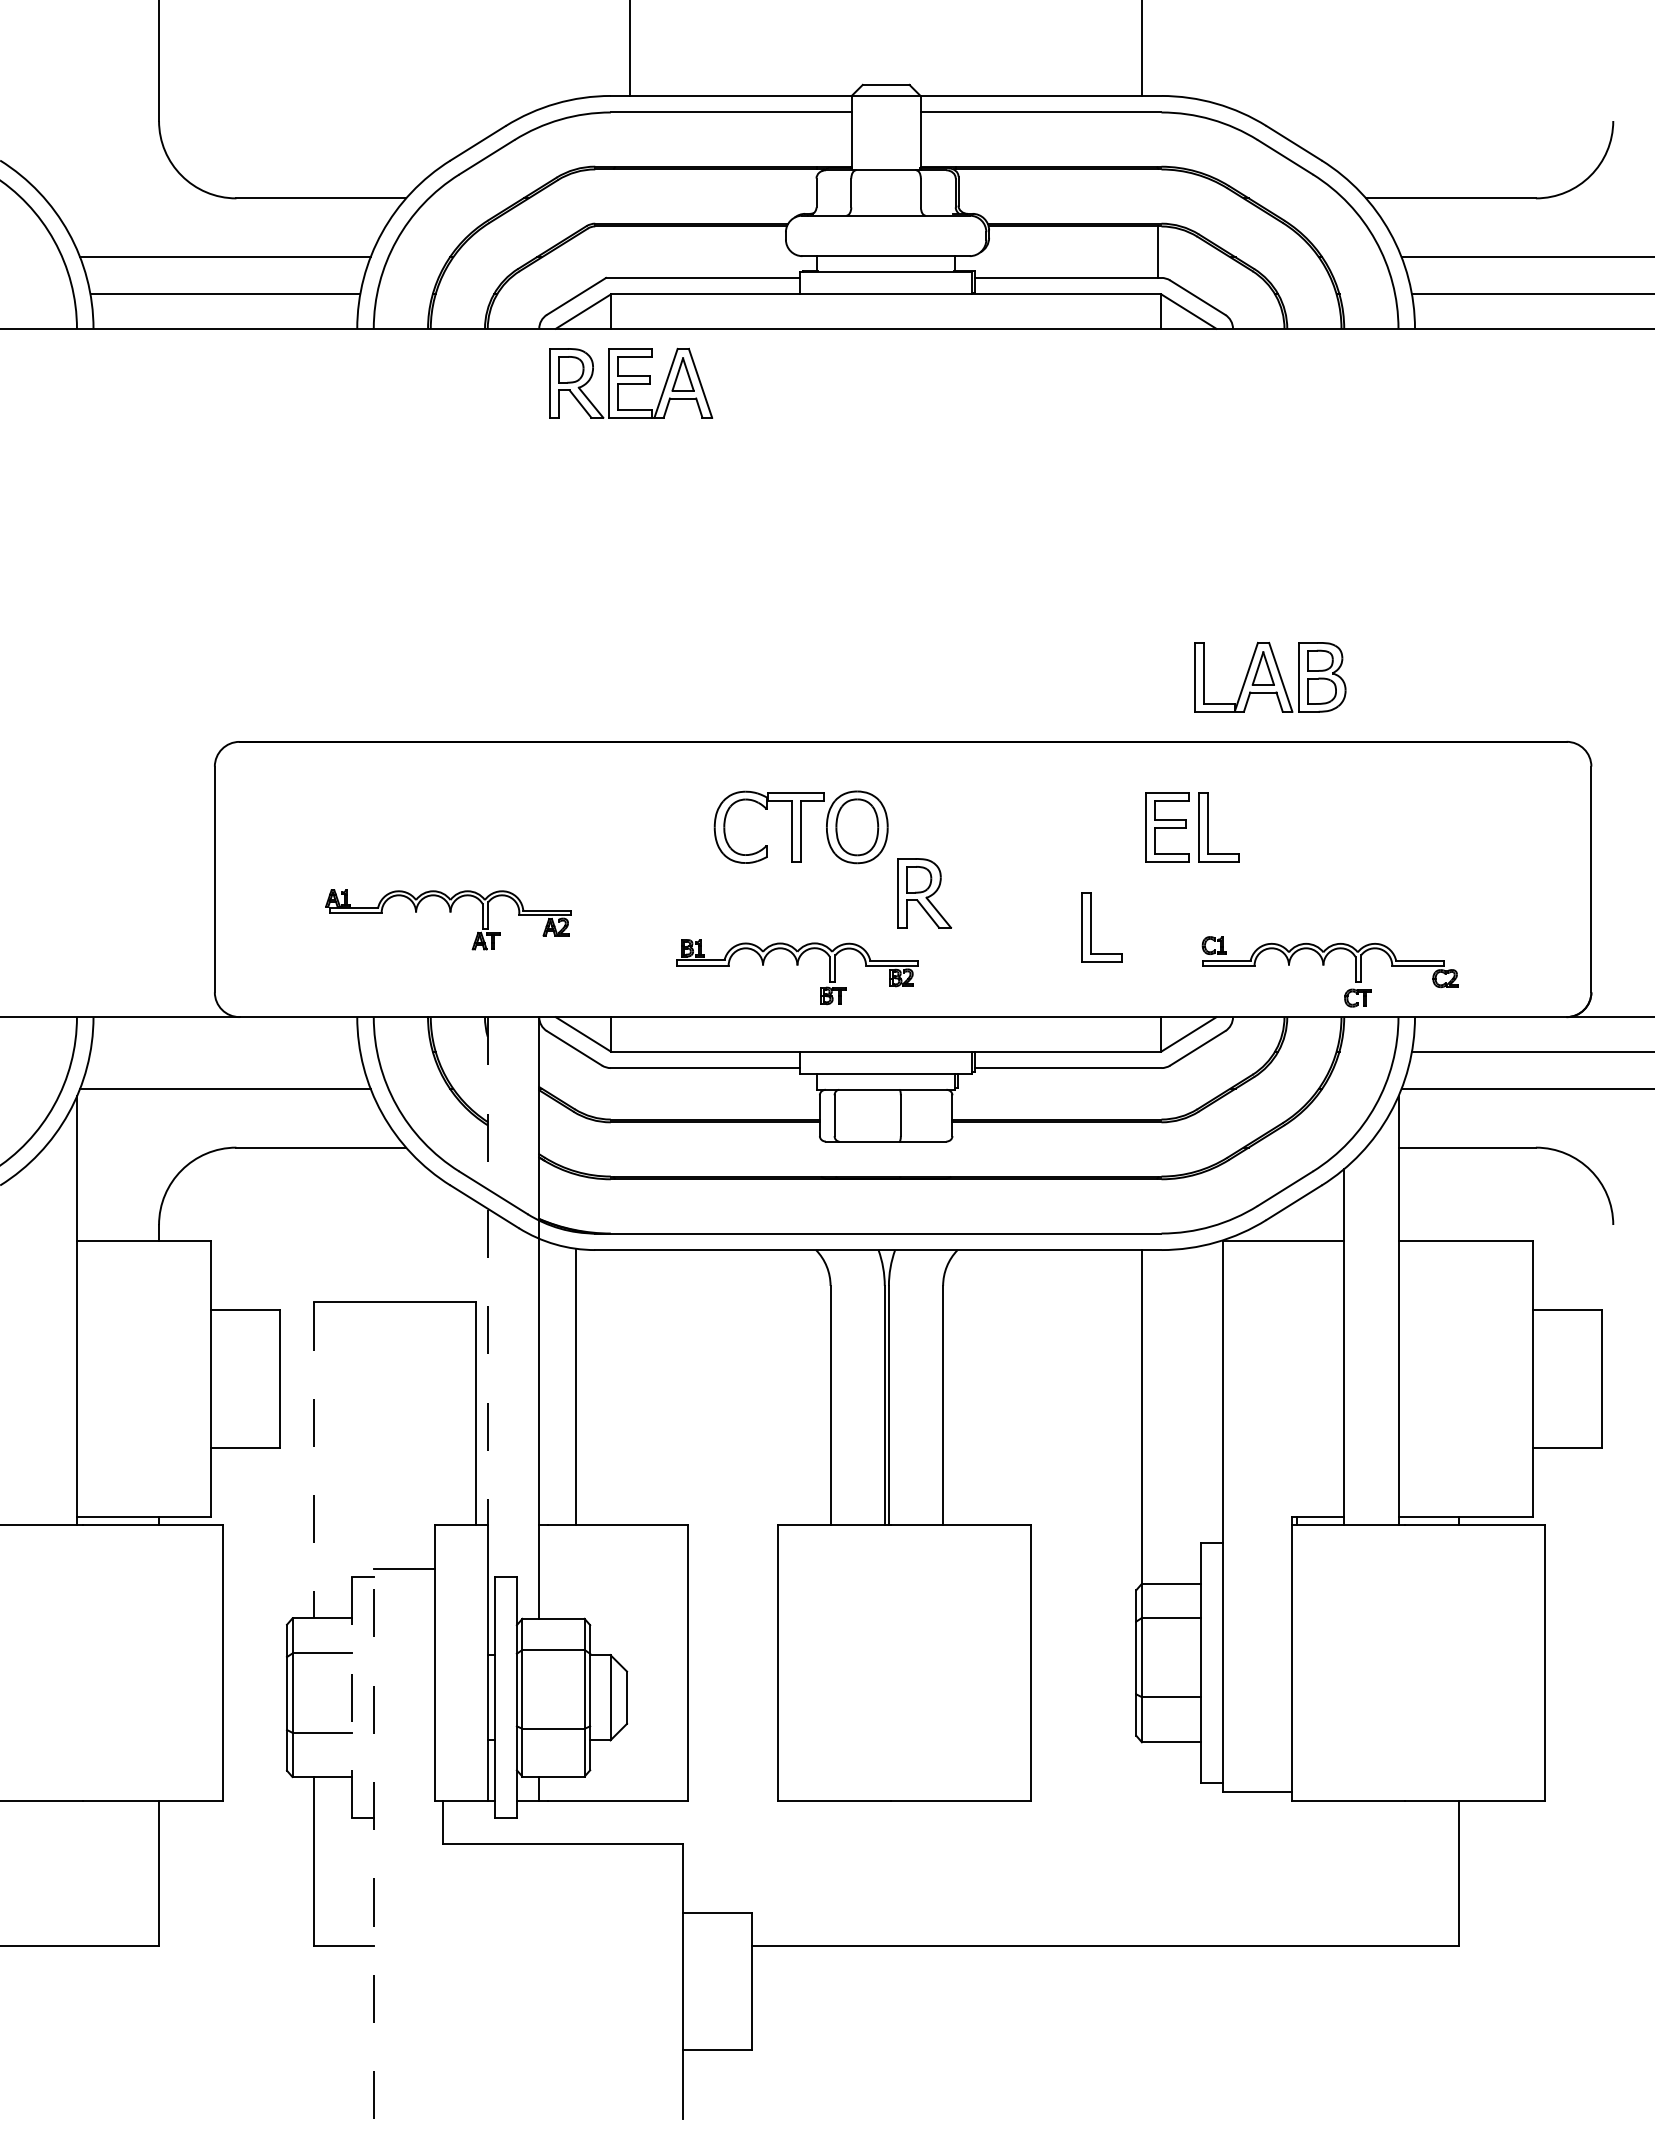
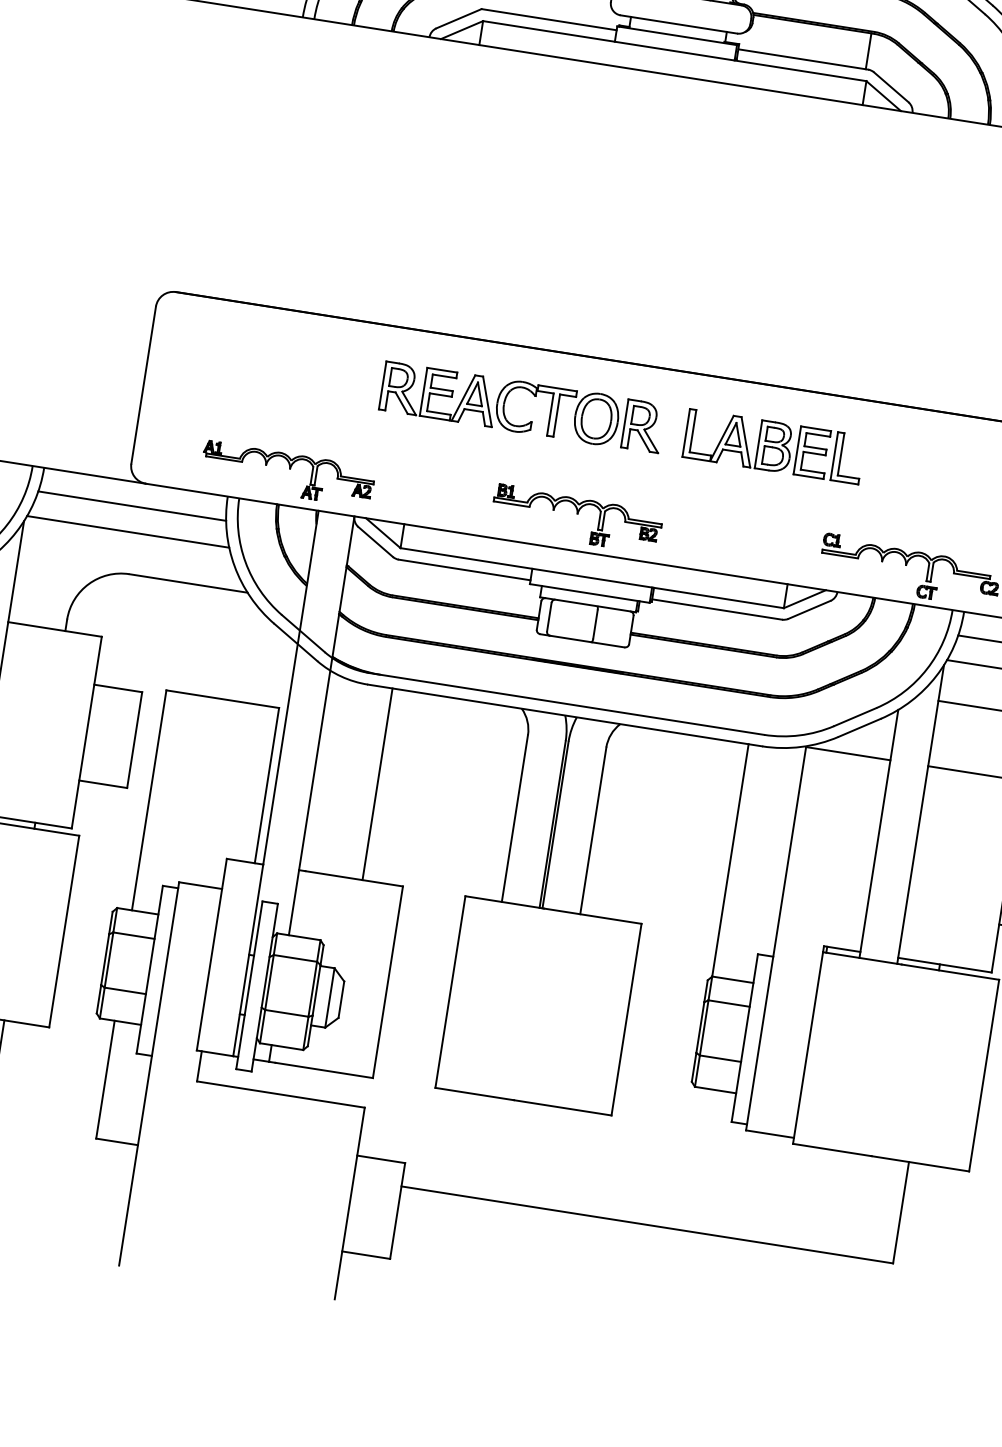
part: (631, 382) -> (439, 393), moved
part: (1270, 677) -> (738, 441), moved
part: (924, 893) -> (643, 426), moved
part: (449, 912) -> (289, 469), moved
part: (1091, 927) -> (748, 514), removed
part: (797, 965) -> (577, 514), moved
line: (225, 1051) -> (132, 506), added
line: (487, 1271) -> (290, 687), dashed -> solid
line: (576, 1387) -> (377, 784), moved
line: (313, 1460) -> (149, 800), dashed -> solid
line: (351, 1697) -> (149, 969), dashed -> solid
line: (373, 1843) -> (149, 1073), dashed -> solid

